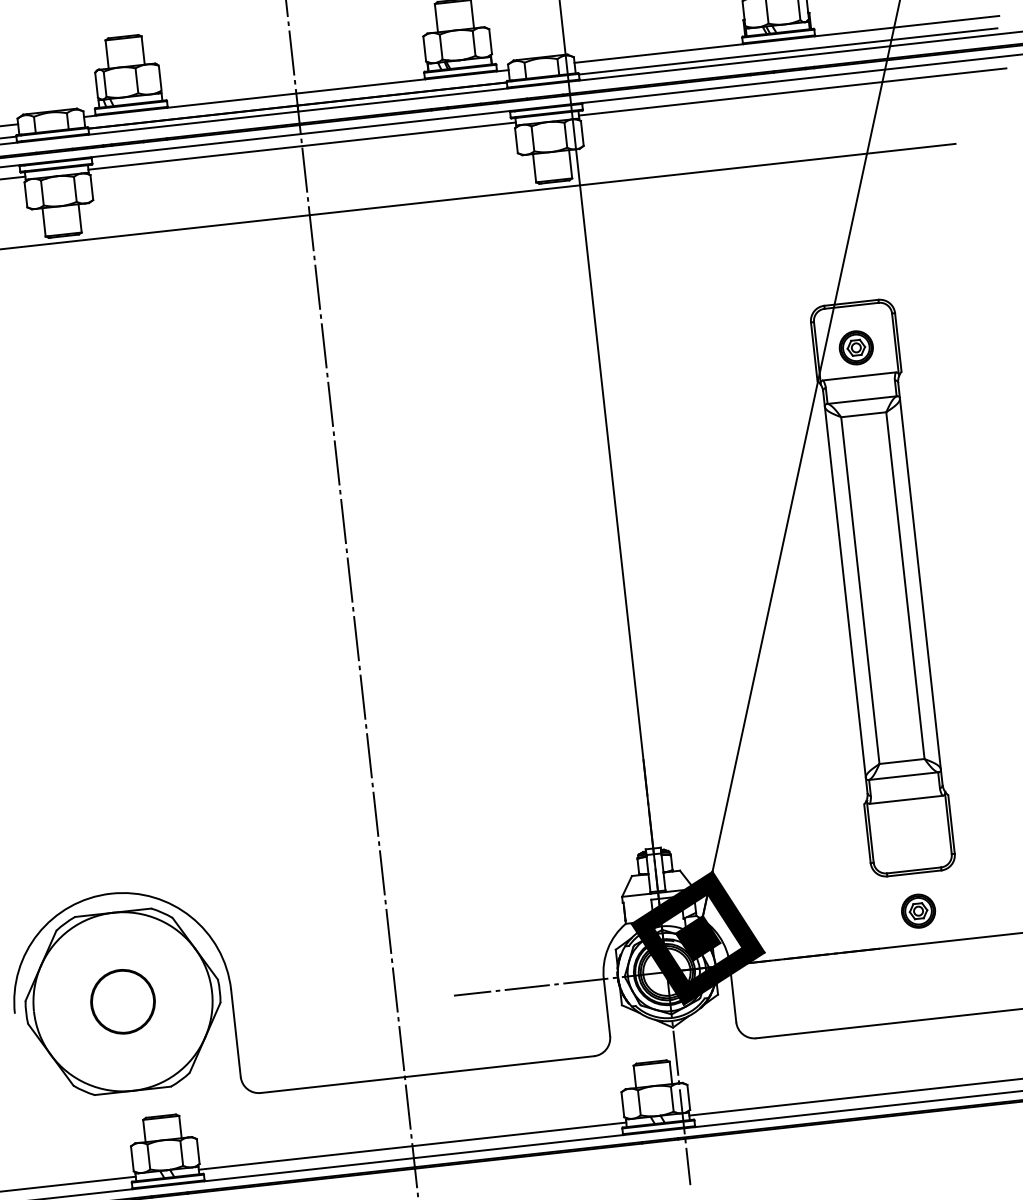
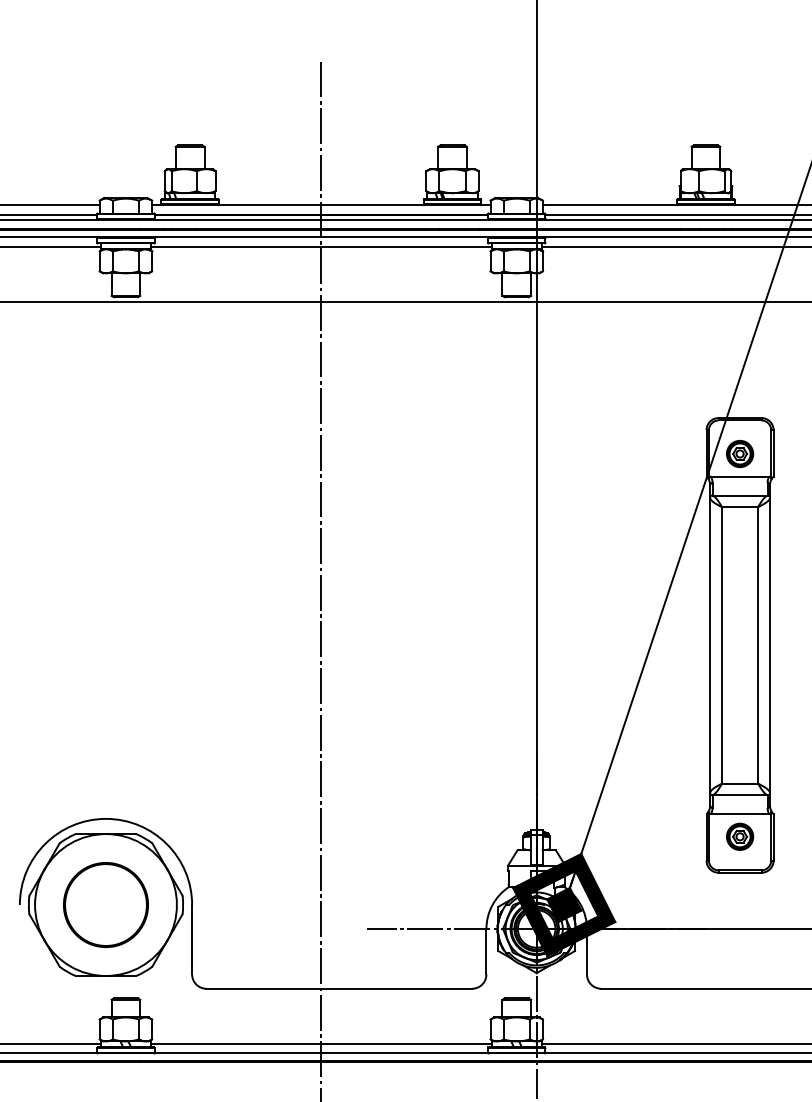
part: (919, 910) -> (740, 836), moved
circle: (122, 1001) -> (105, 904), size x1.67

